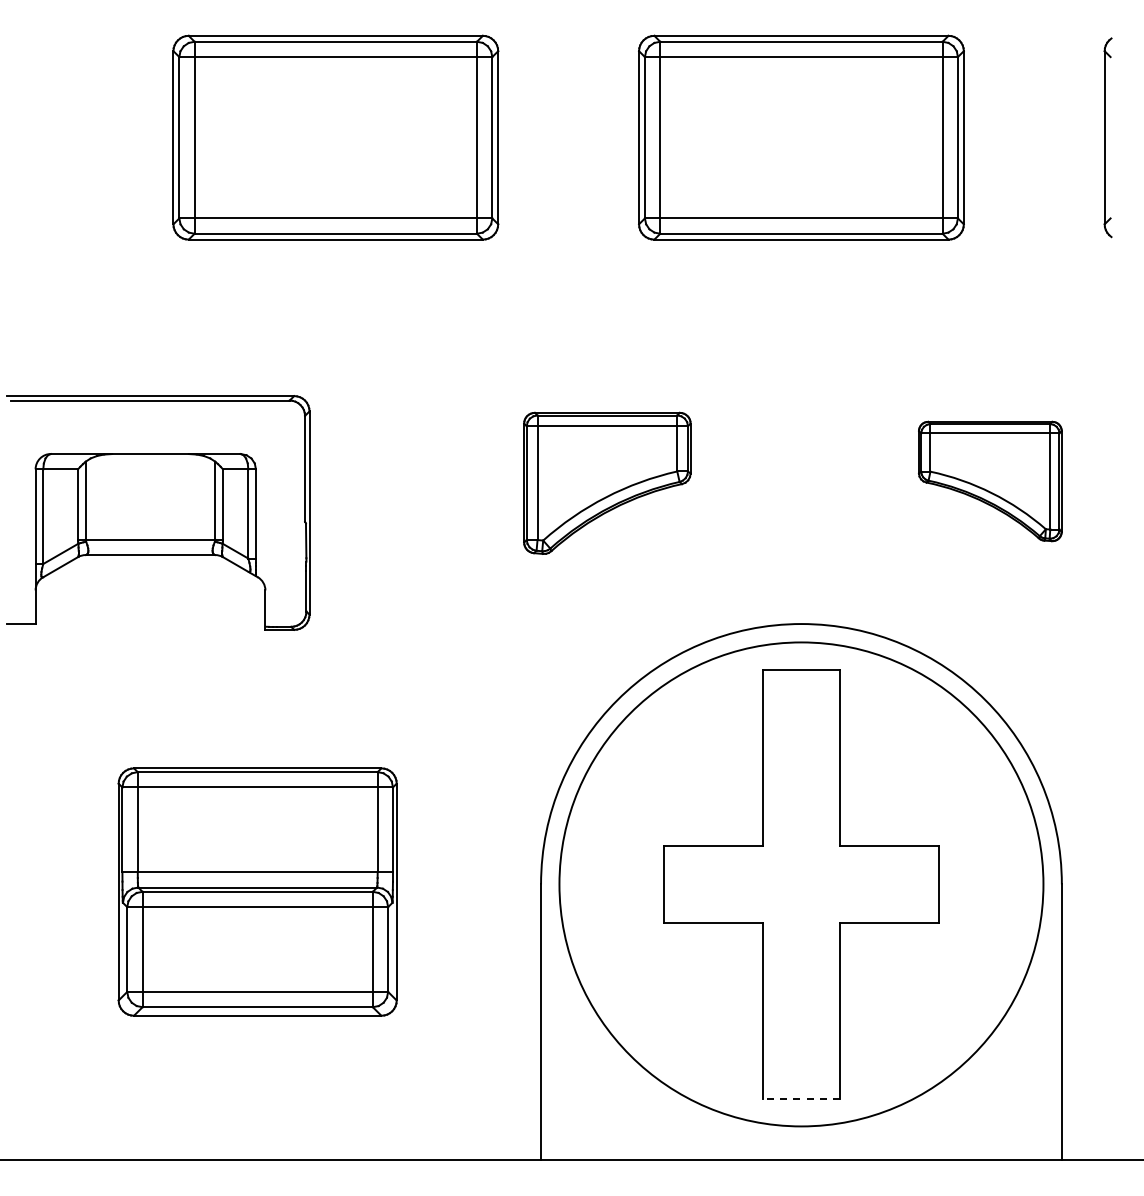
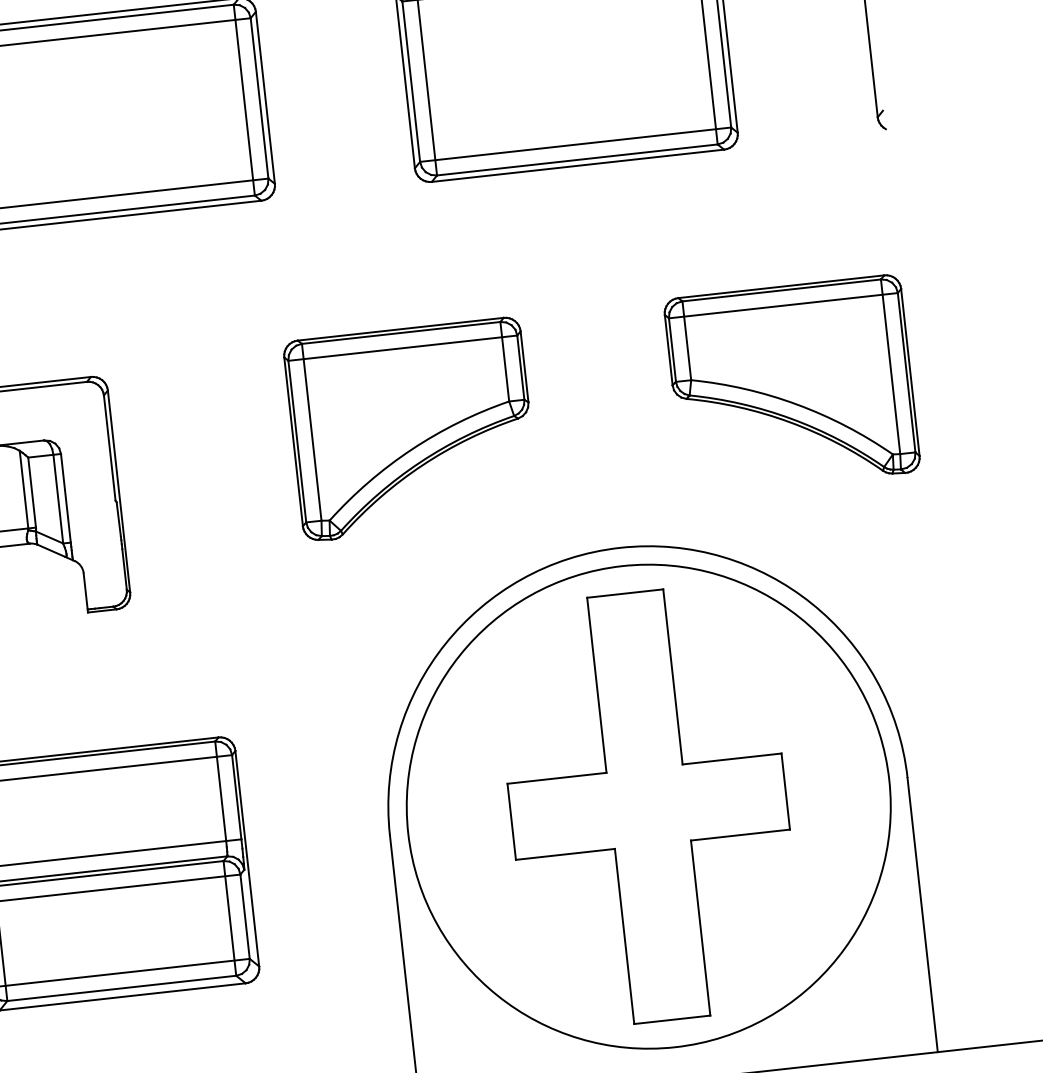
part: (990, 481) -> (792, 385), size x1.67
part: (607, 483) -> (411, 429), size x1.43
line: (800, 1098) -> (671, 1019), dashed -> solid

